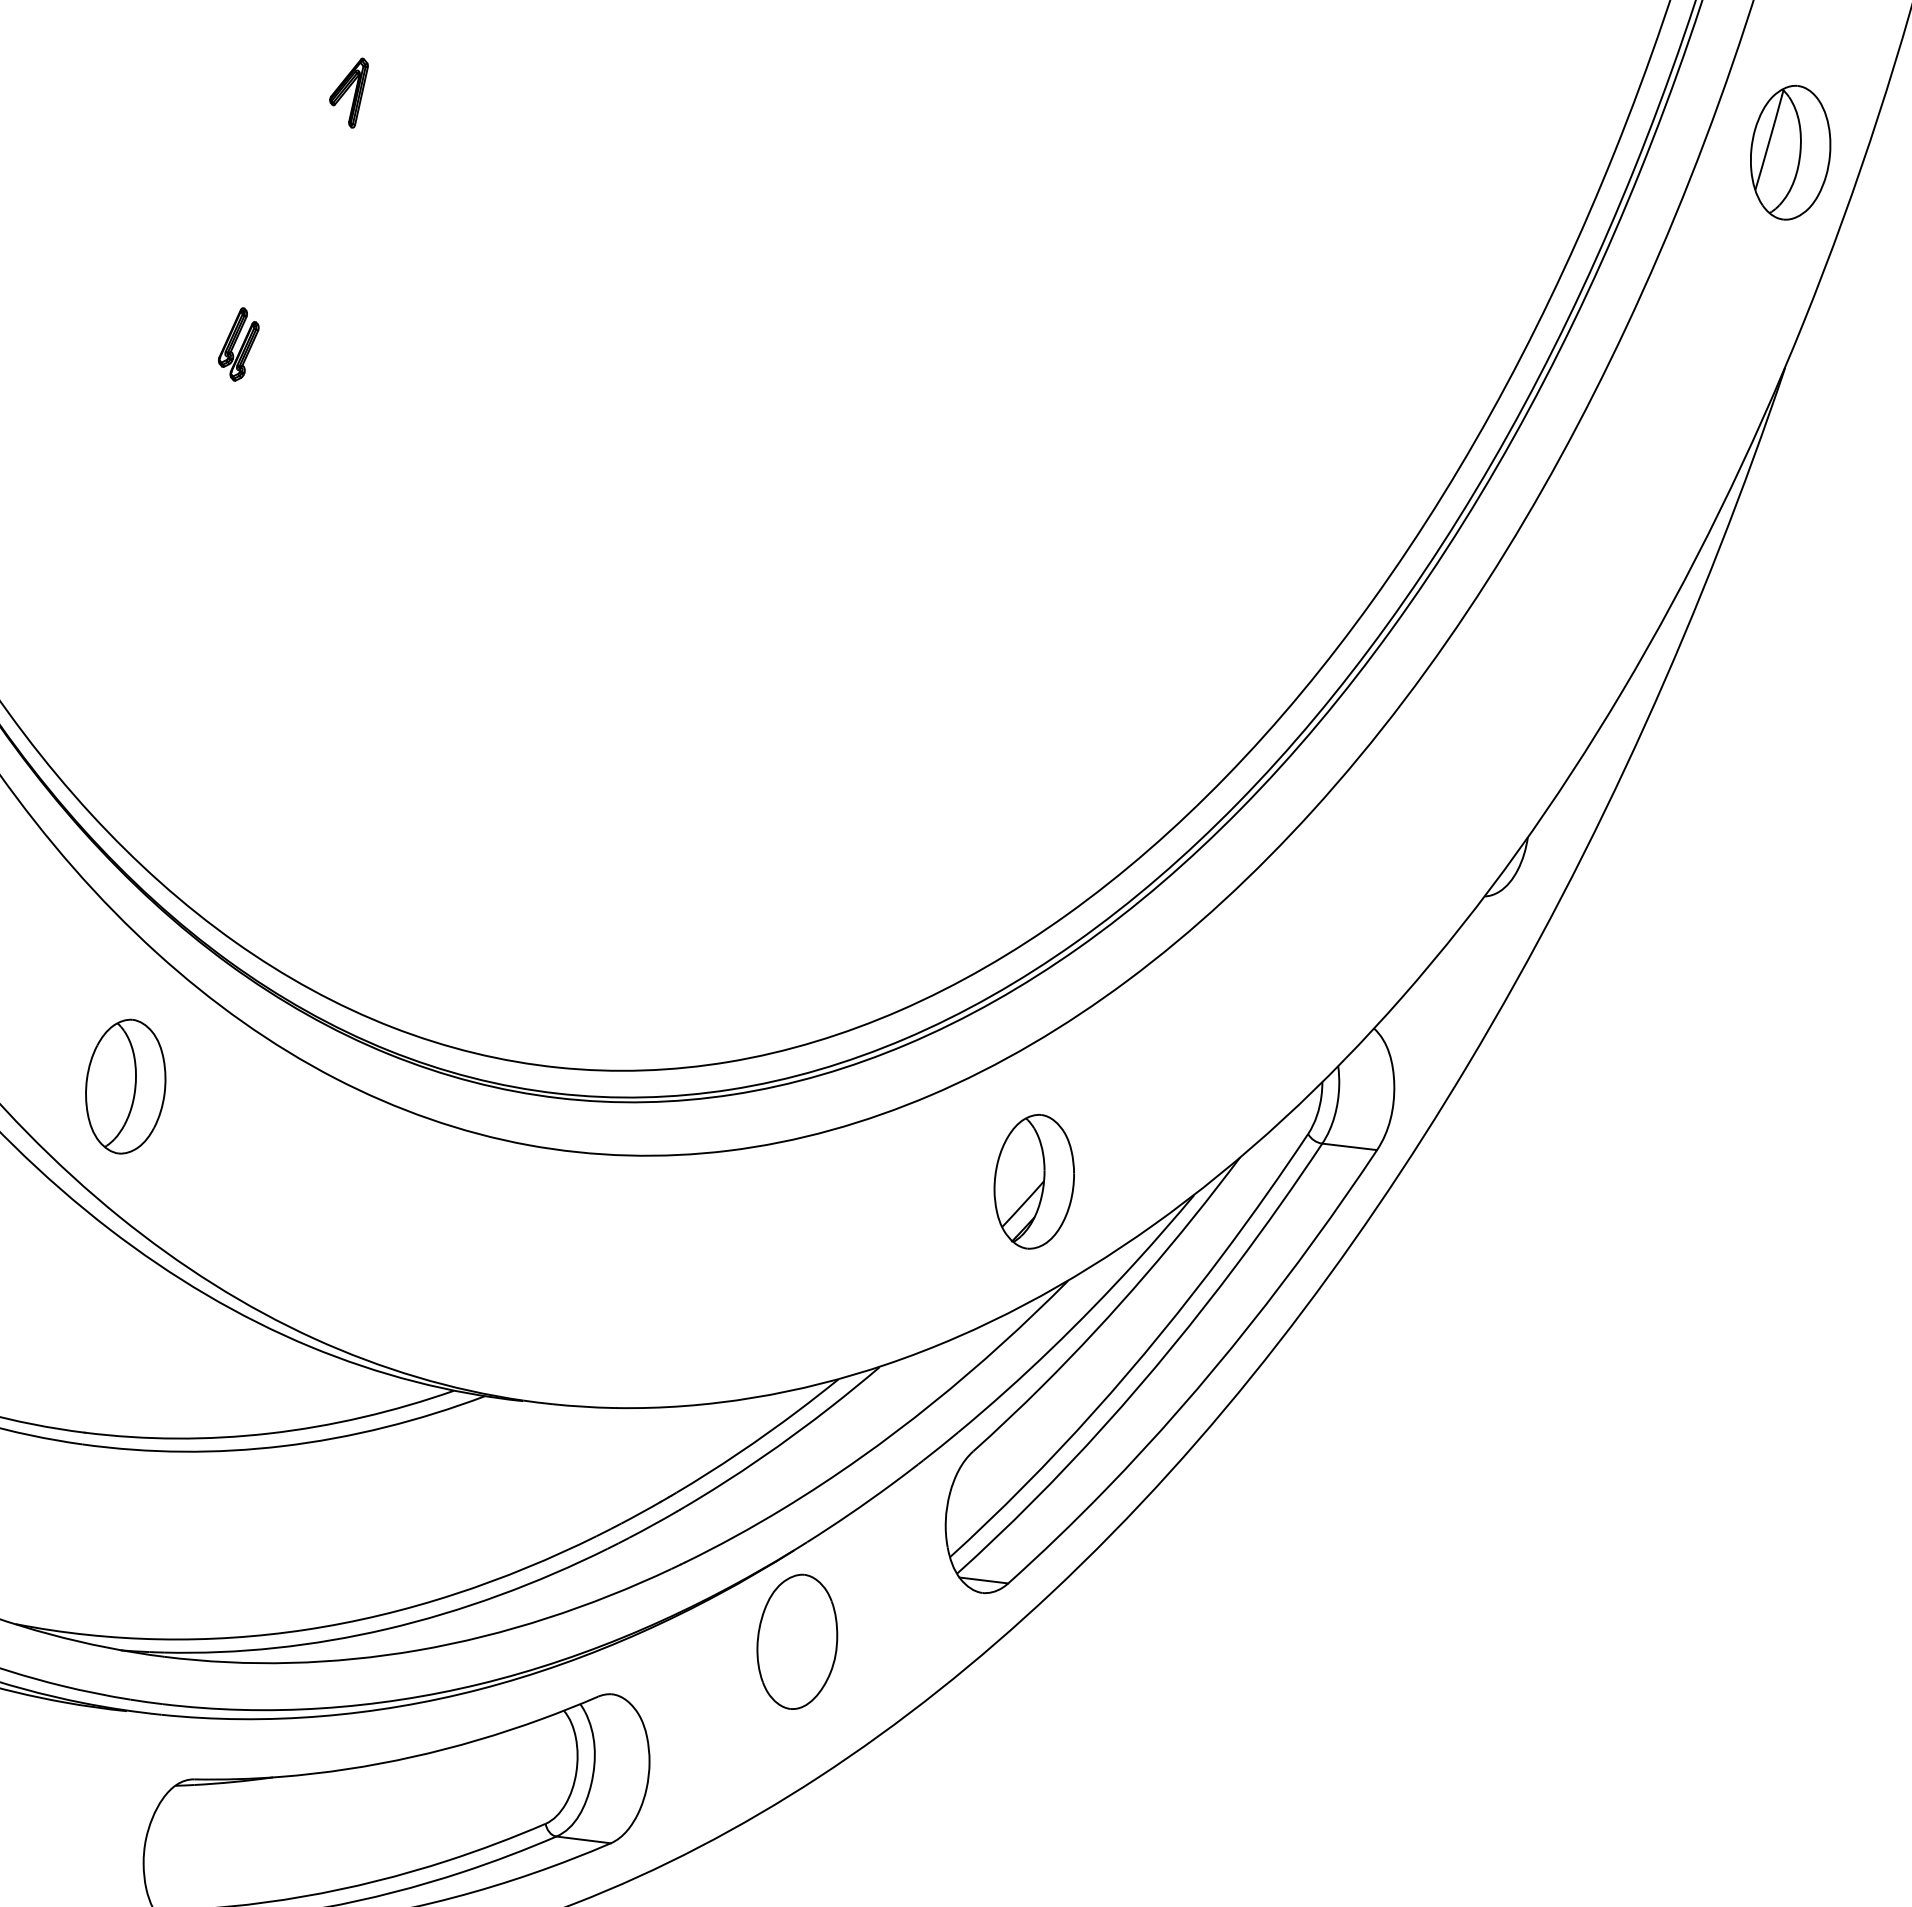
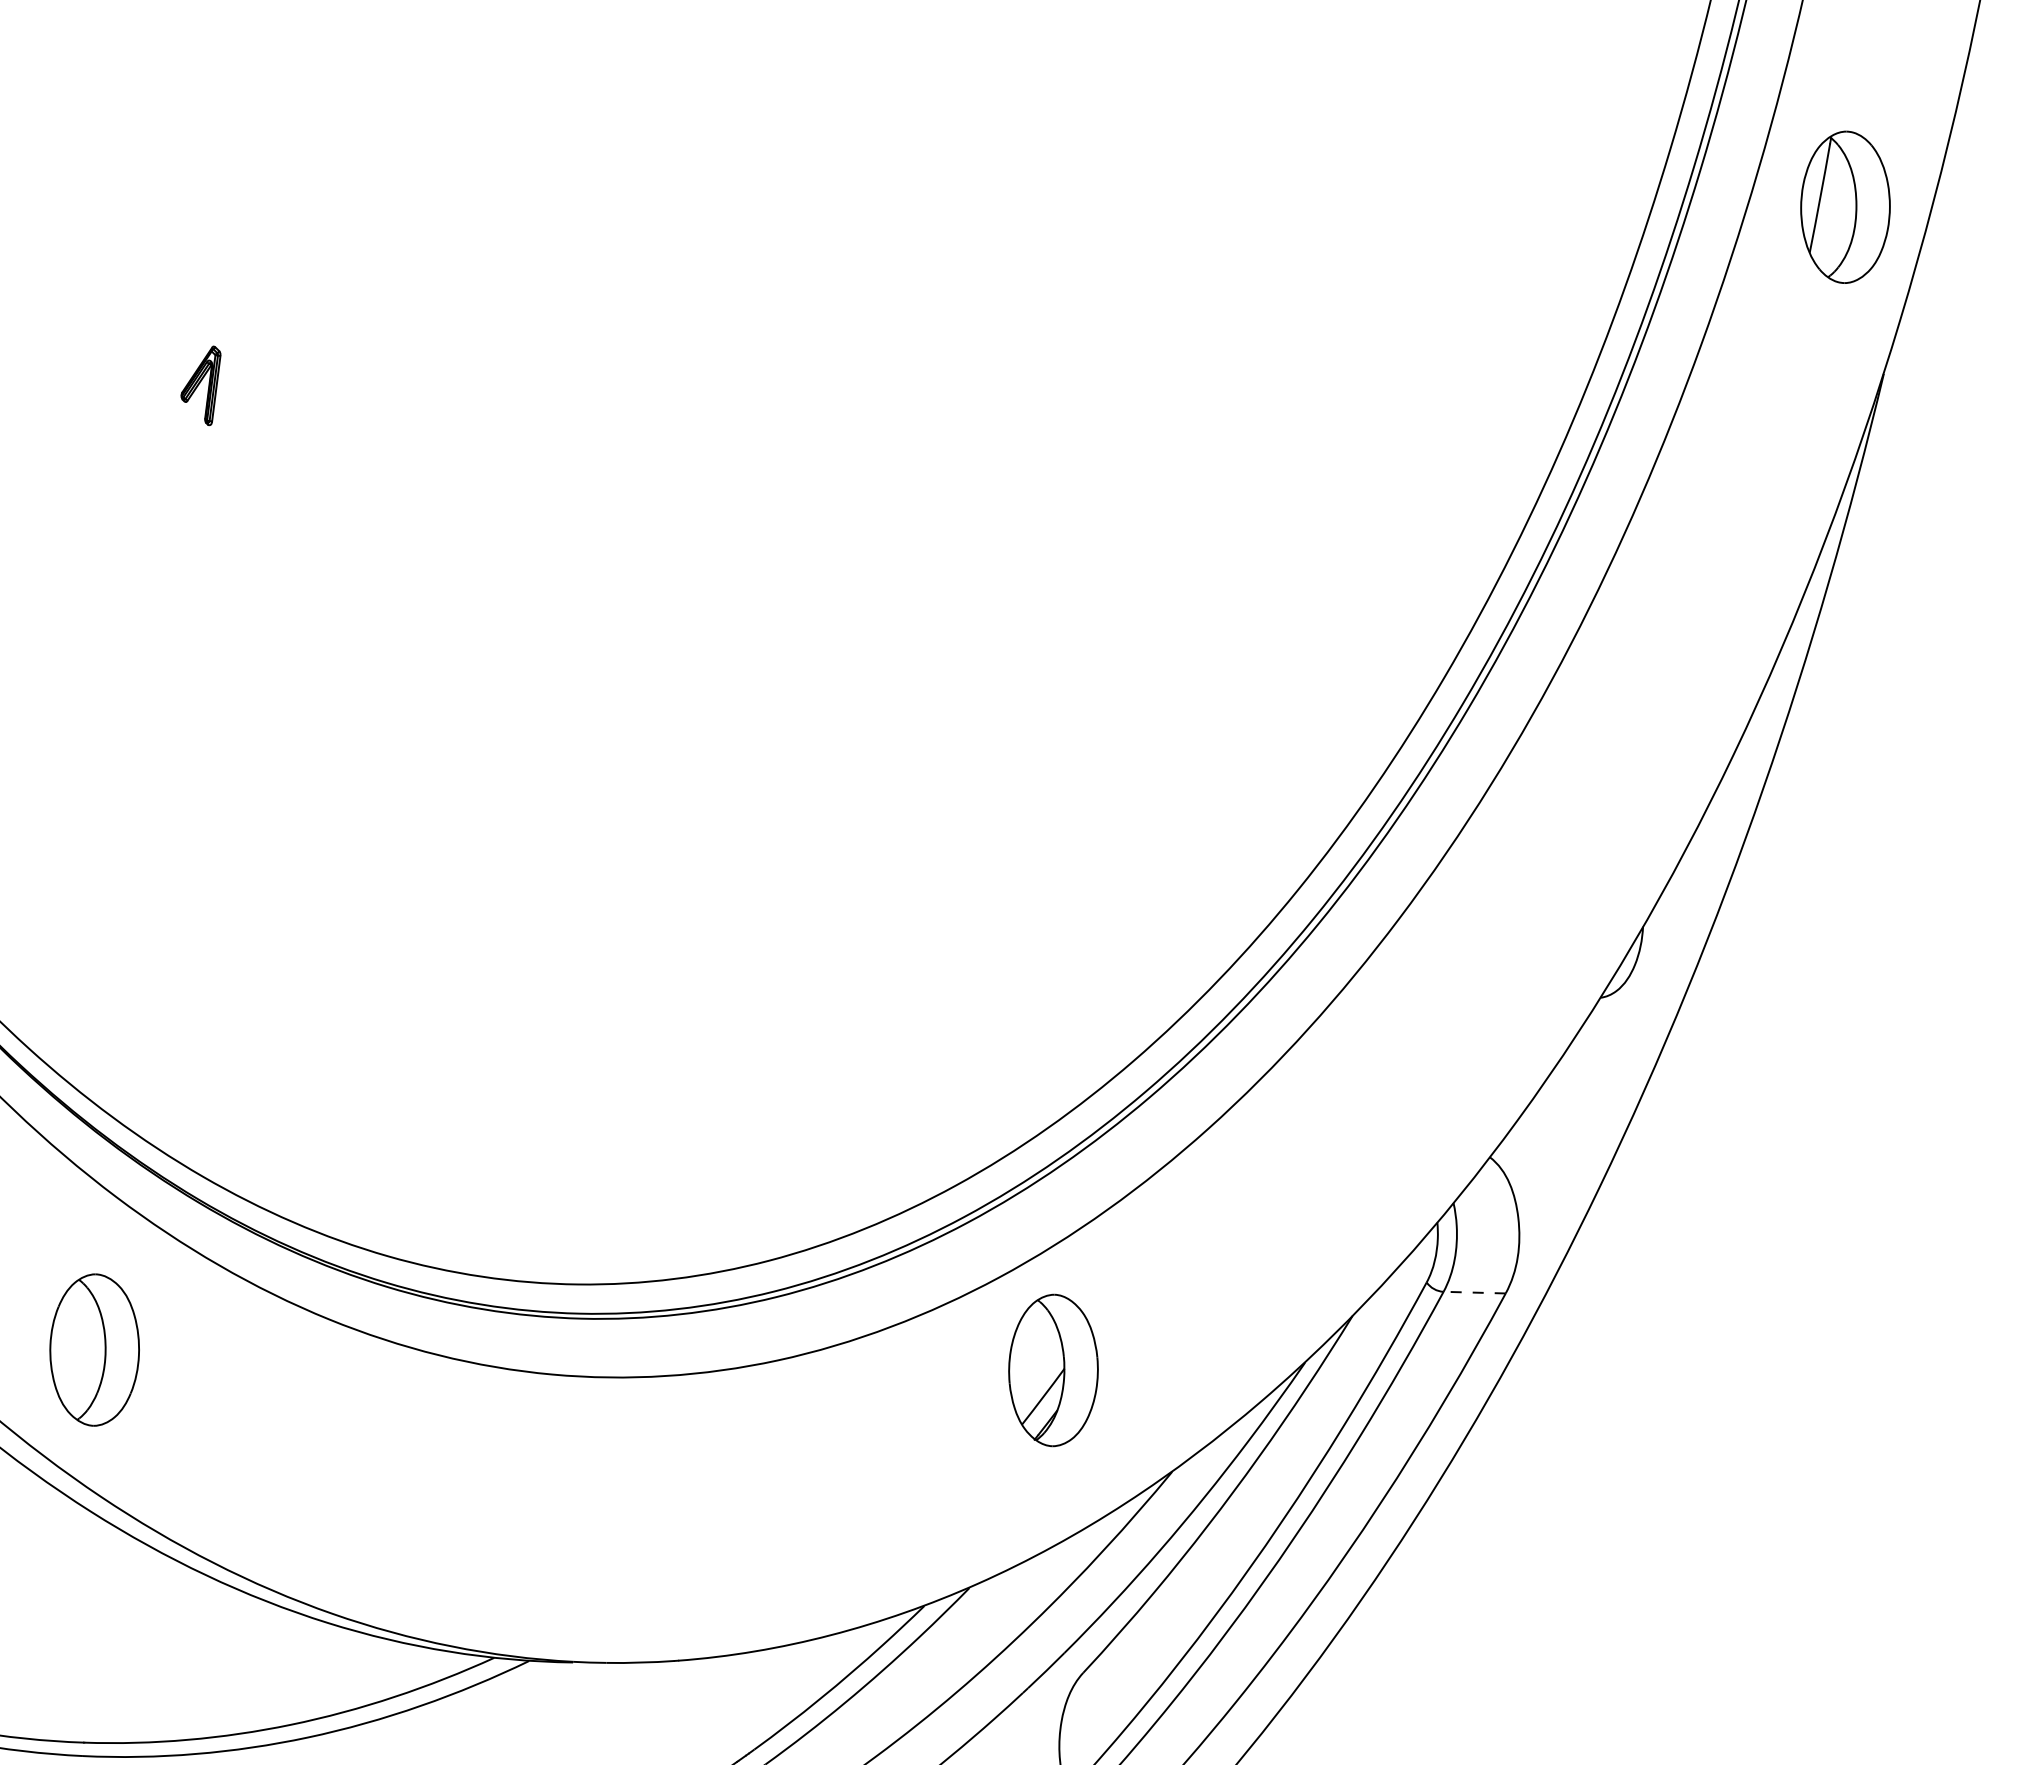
part: (348, 92) -> (201, 386), moved
part: (1790, 152) -> (1845, 207), moved
part: (238, 344) -> (145, 505), removed
line: (1349, 1146) -> (1474, 1292), solid -> dashed
part: (1033, 1181) -> (1052, 1370), moved

